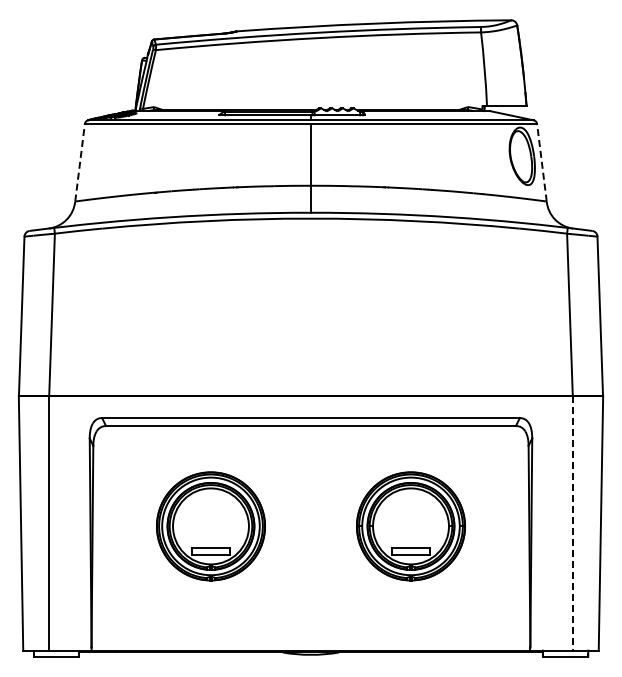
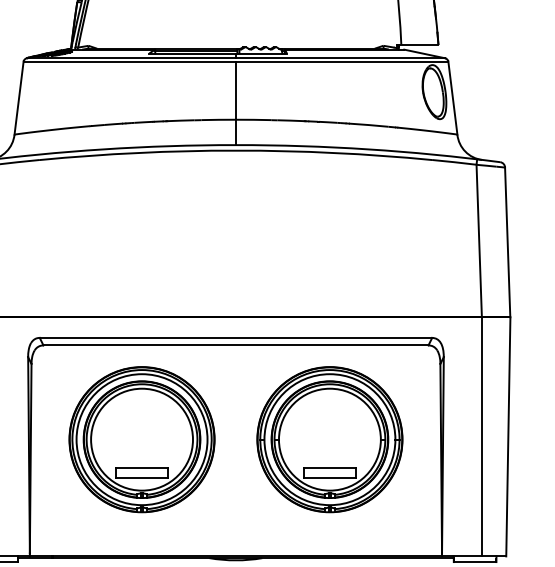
line: (80, 162) -> (19, 97), dashed -> solid
line: (541, 162) -> (452, 97), dashed -> solid
line: (572, 523) -> (481, 436), dashed -> solid
part: (210, 526) -> (141, 439), size x1.43
part: (410, 526) -> (329, 439), size x1.43

